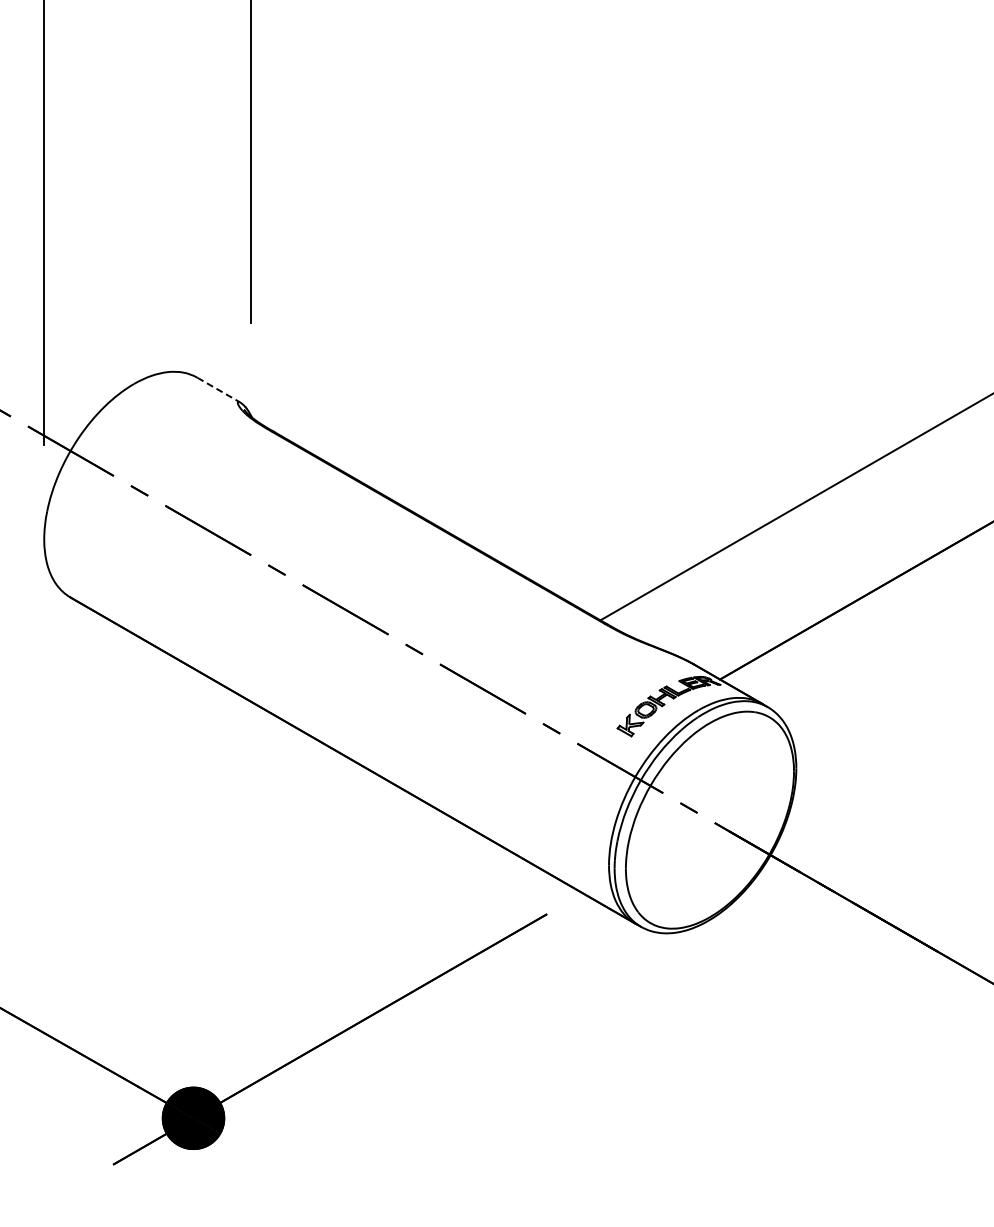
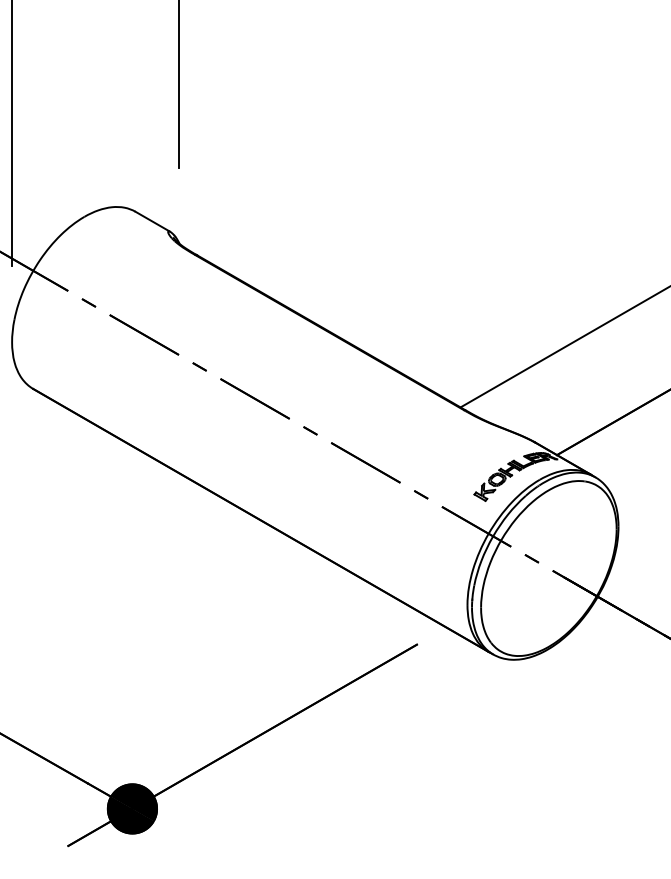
line: (218, 390) -> (152, 222), dashed -> solid

